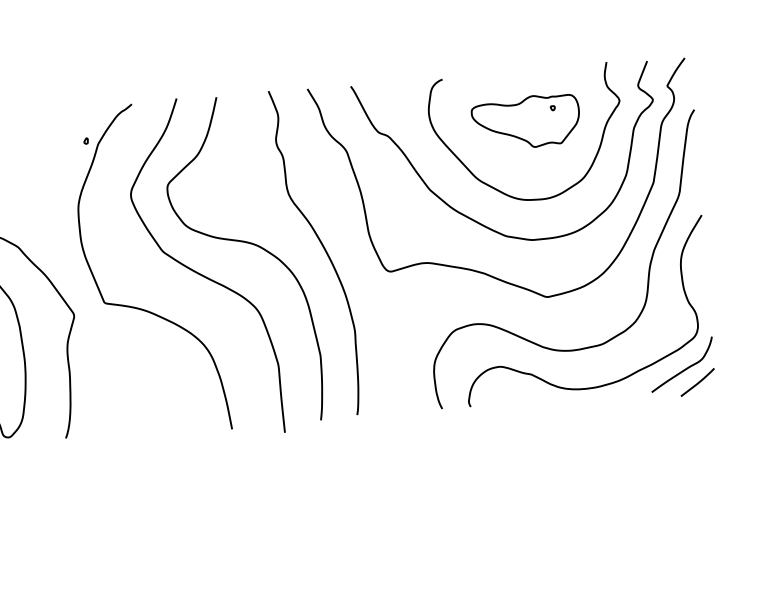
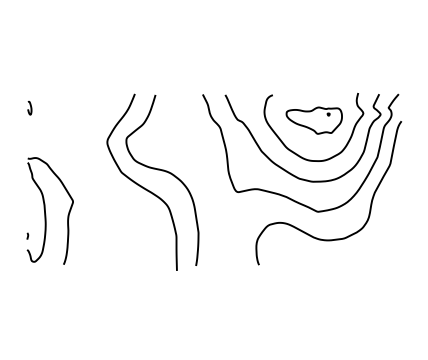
curve: (321, 246) -> (203, 176), removed
part: (138, 306) -> (106, 199), removed
part: (603, 383) -> (343, 258), removed

